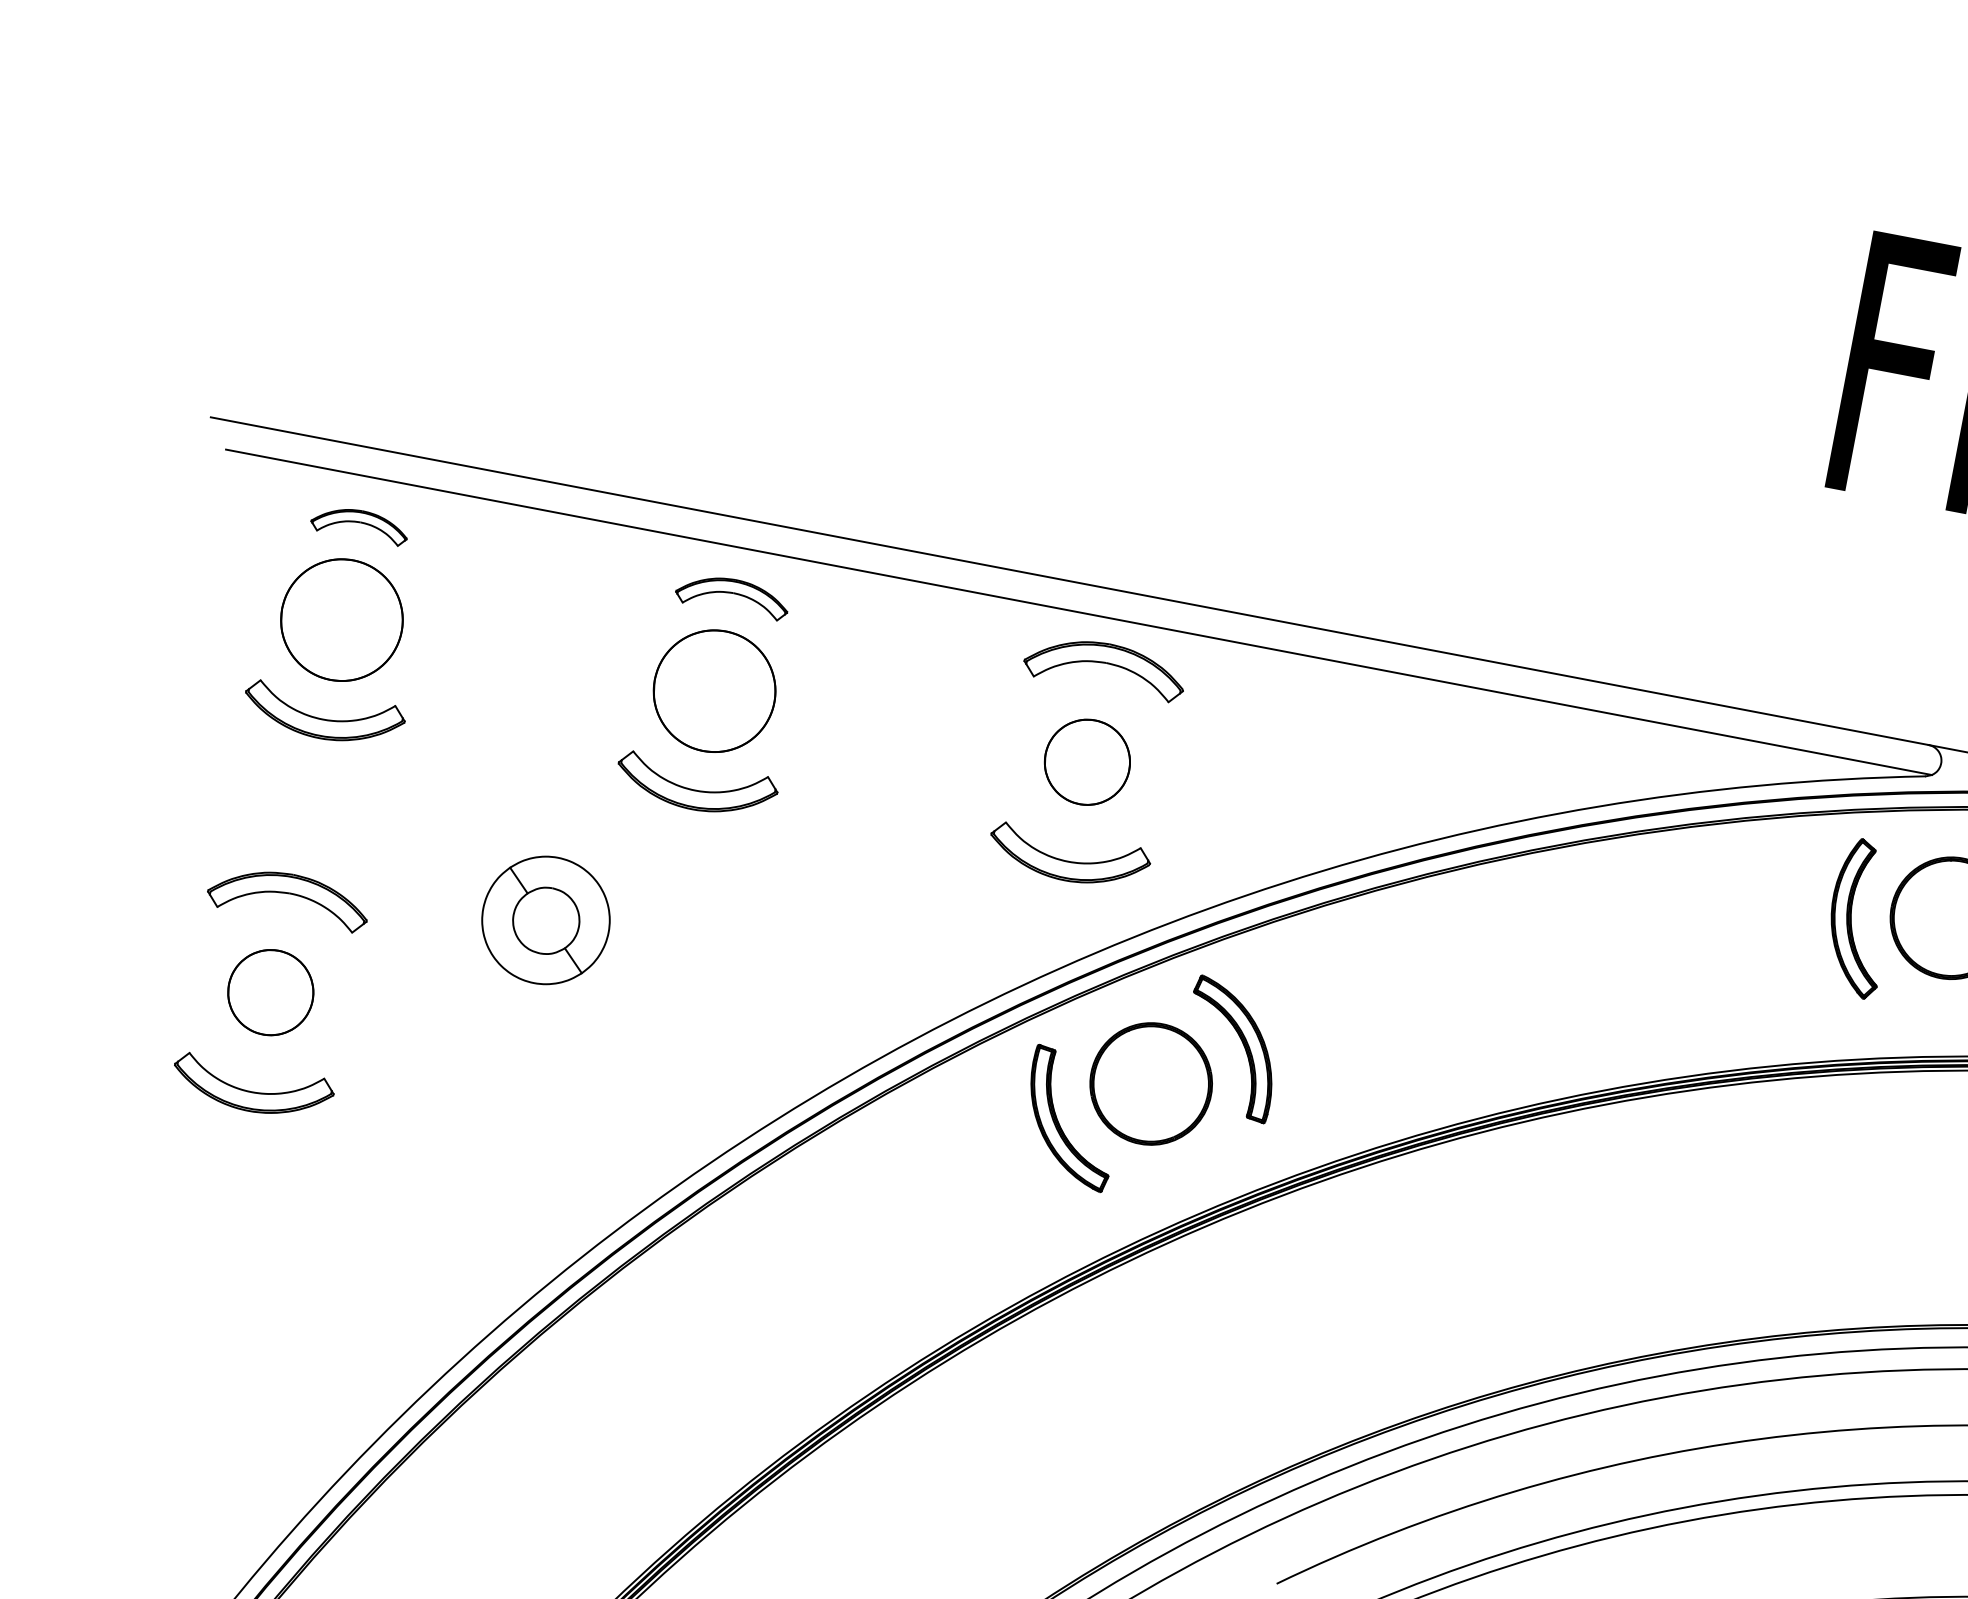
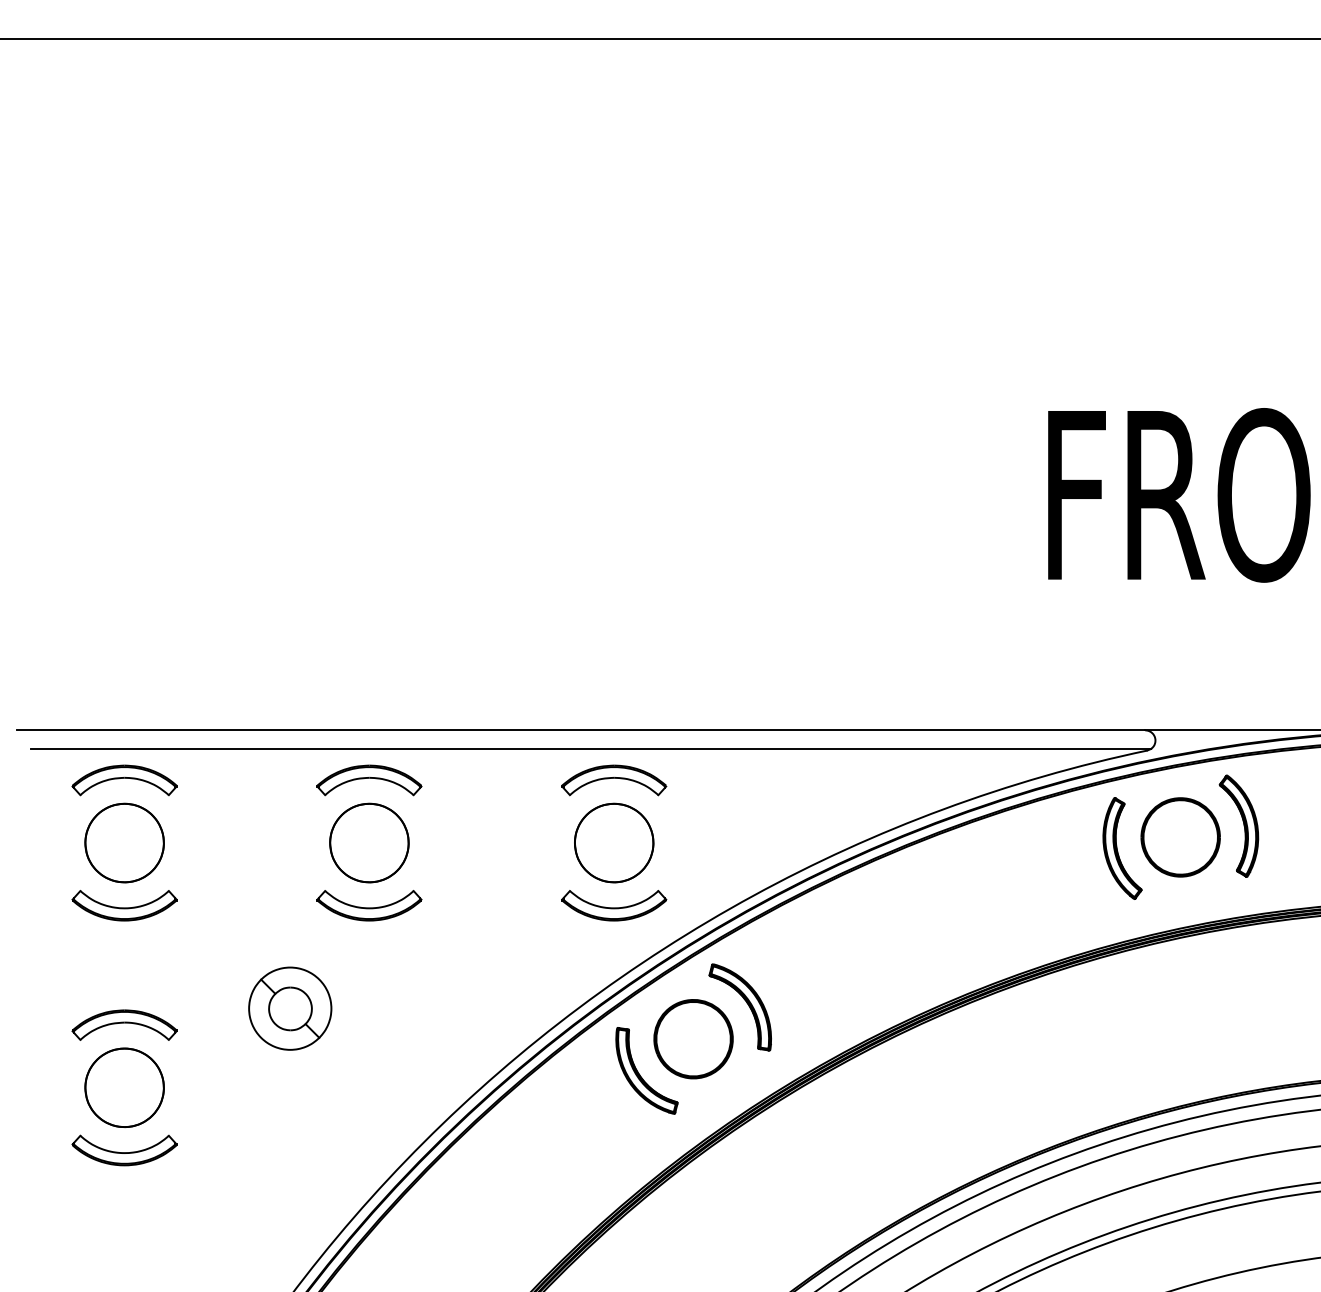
part: (359, 524) -> (124, 780), size x1.67
part: (732, 595) -> (369, 780), size x1.43
part: (1087, 761) -> (614, 842), size x1.43
part: (270, 992) -> (124, 1087), size x1.43

